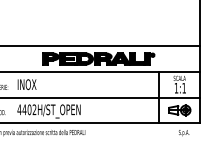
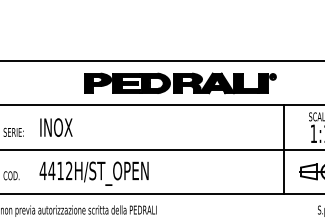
text: (29, 109) -> (60, 170), 4402H/ST_OPEN -> 4412H/ST_OPEN

